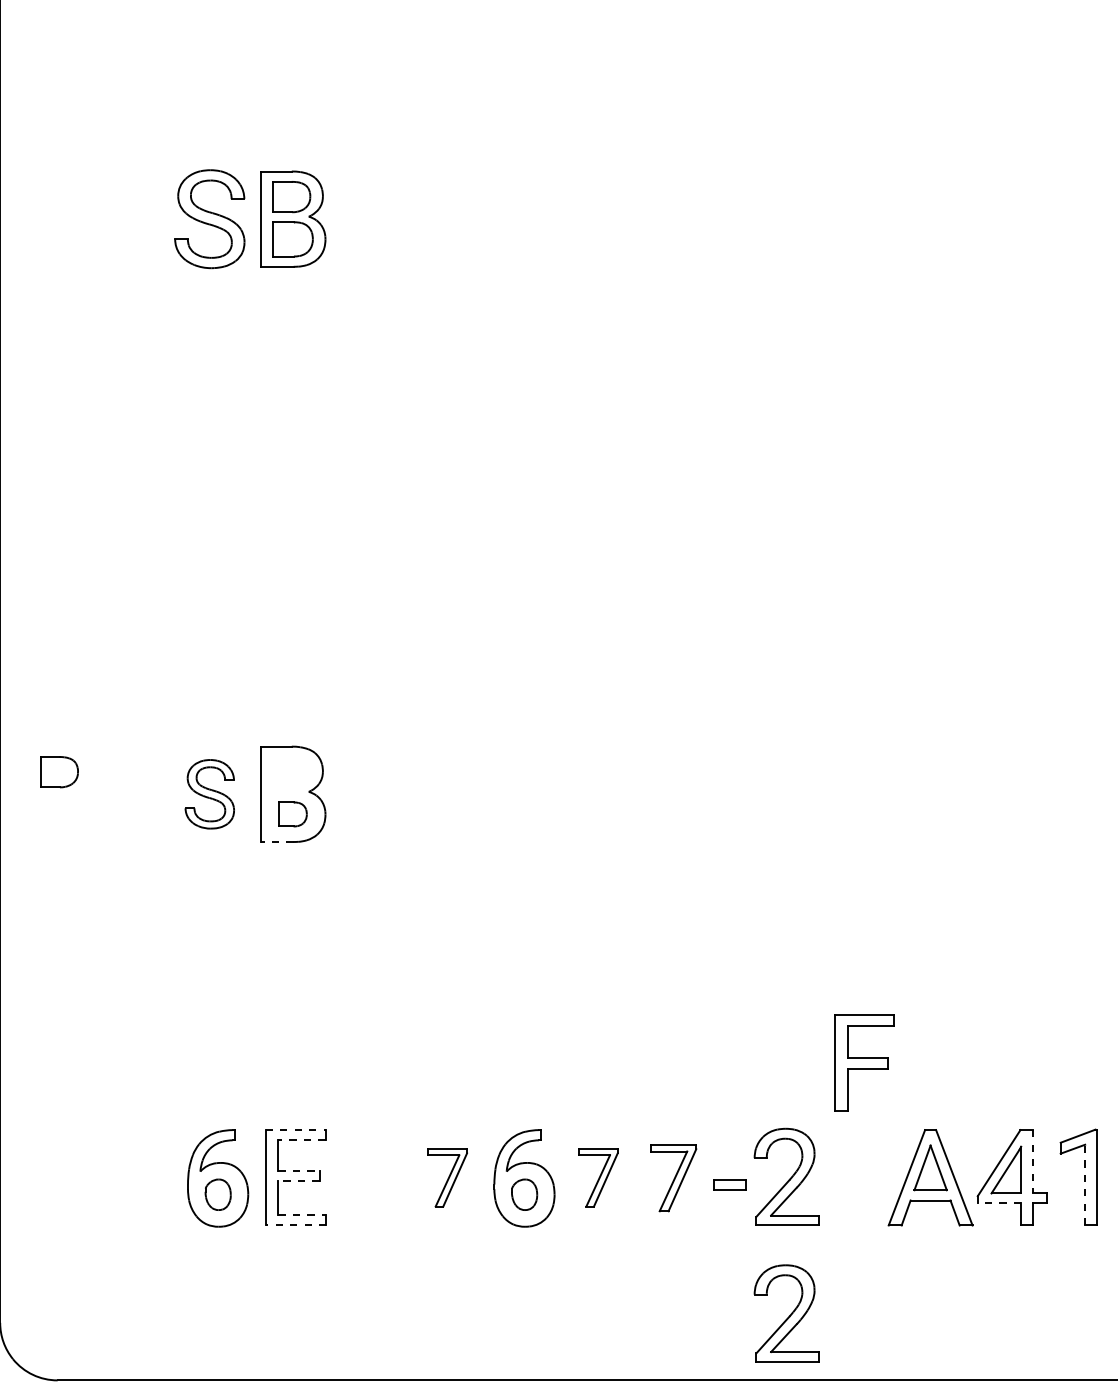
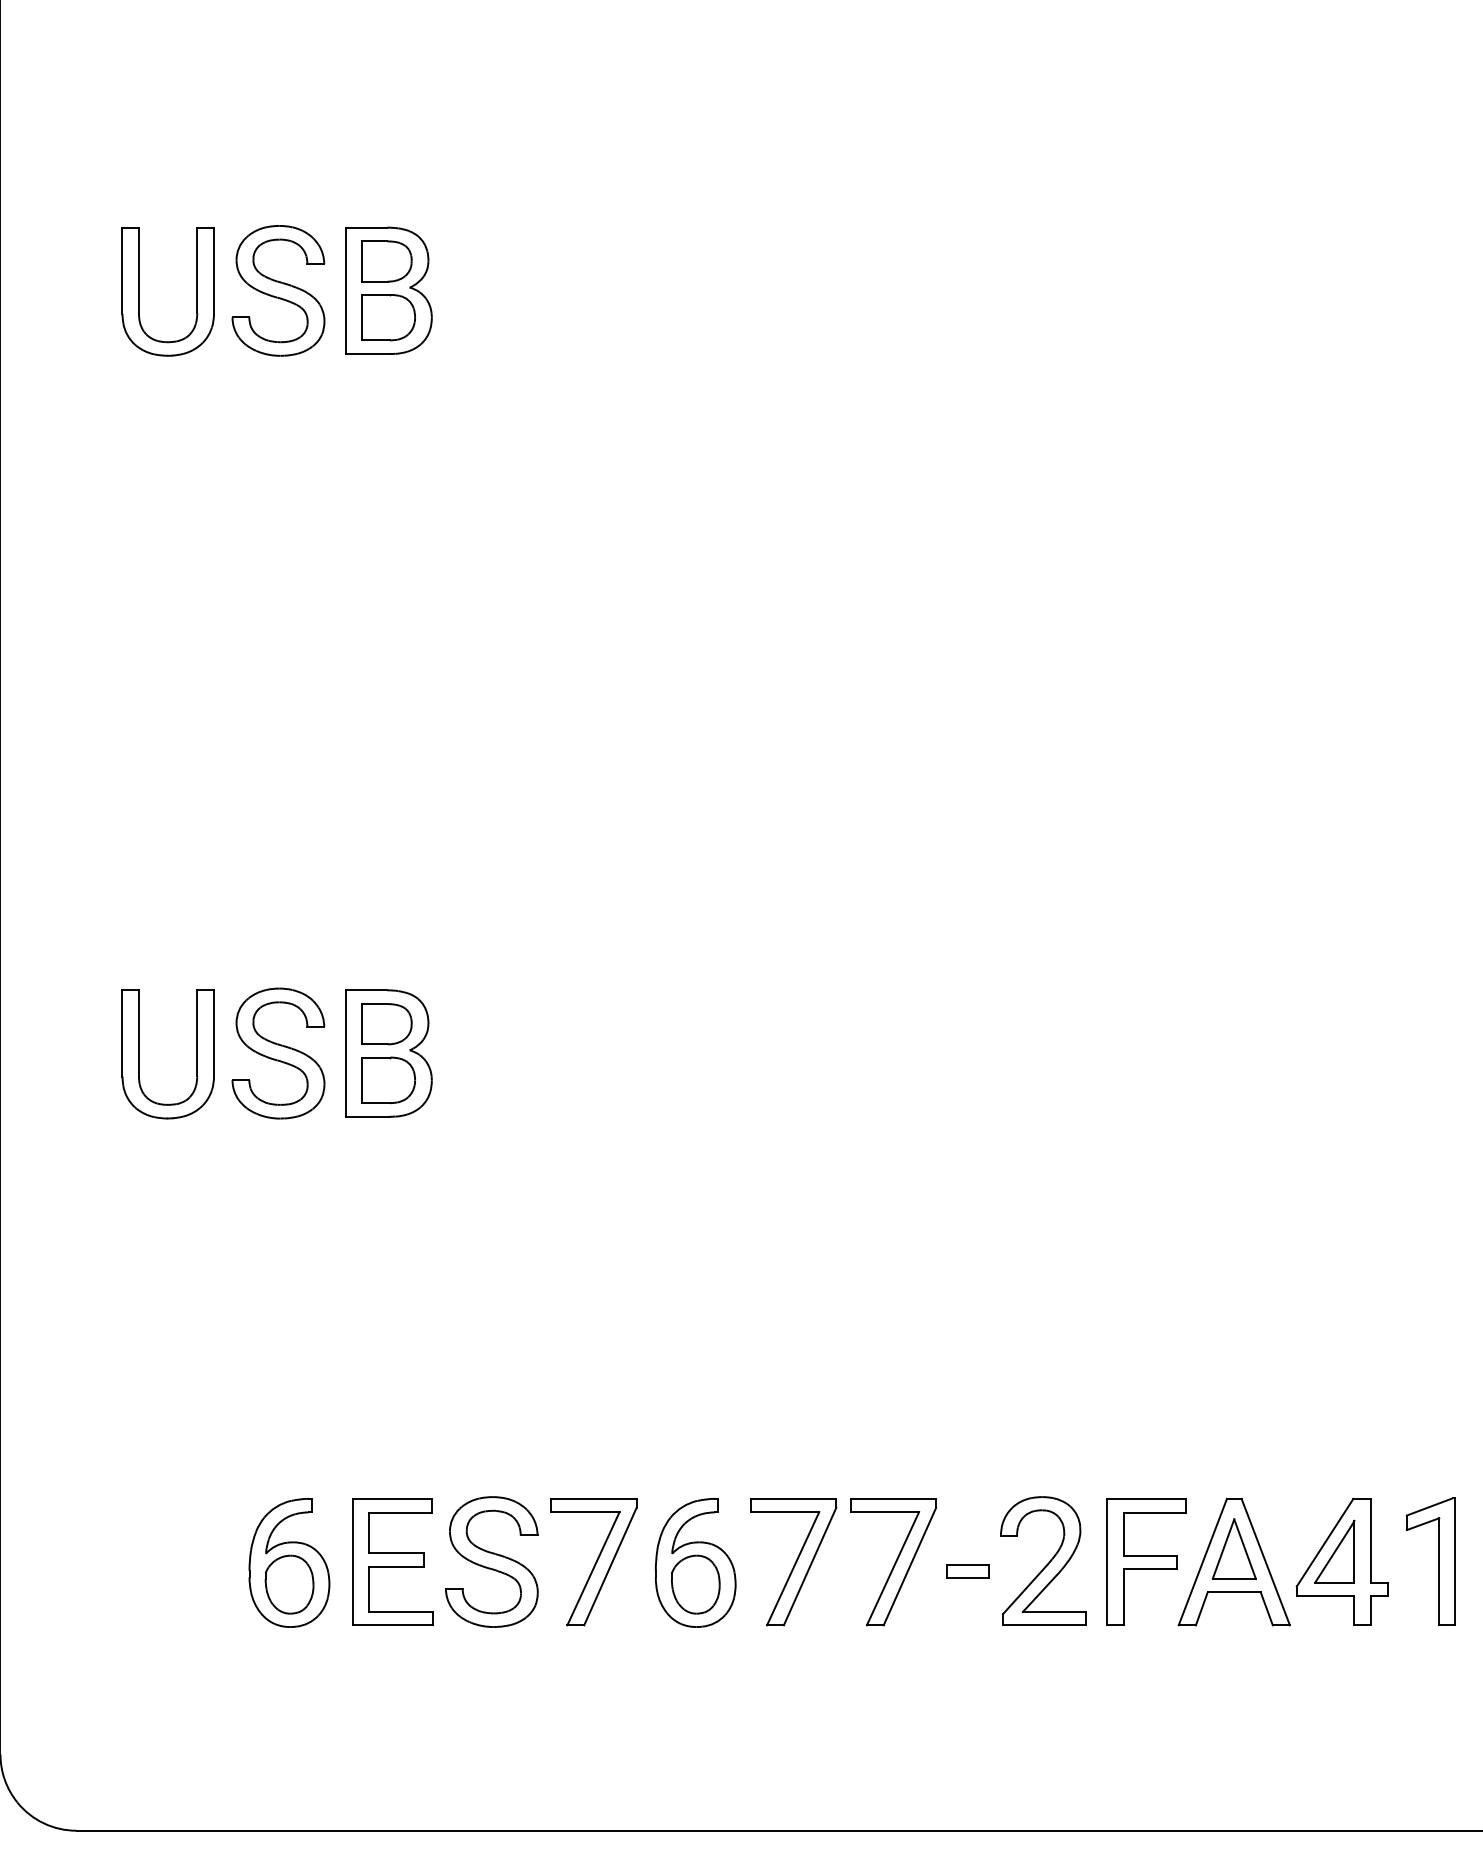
part: (105, 219) -> (139, 291), added
part: (59, 772) -> (386, 1024), moved
part: (209, 794) -> (278, 1053), size x1.43
part: (105, 795) -> (139, 1054), added
part: (292, 813) -> (388, 1079), size x1.43
line: (276, 841) -> (367, 1116), dashed -> solid
part: (864, 1062) -> (1146, 1561), moved
line: (295, 1129) -> (392, 1498), dashed -> solid
line: (301, 1140) -> (400, 1512), dashed -> solid
line: (1033, 1161) -> (1370, 1540), dashed -> solid
line: (299, 1171) -> (397, 1553), dashed -> solid
part: (370, 1177) -> (491, 1561), added
part: (447, 1178) -> (593, 1562), size x1.67
part: (598, 1178) -> (793, 1562), size x1.67
part: (673, 1178) -> (893, 1562), size x1.43
line: (298, 1181) -> (396, 1566), dashed -> solid
line: (1085, 1184) -> (1439, 1571), dashed -> solid
part: (218, 1194) -> (289, 1584), size x1.43
part: (524, 1194) -> (695, 1584), size x1.43
line: (999, 1203) -> (1325, 1595), dashed -> solid
line: (302, 1215) -> (401, 1611), dashed -> solid
line: (295, 1225) -> (392, 1625), dashed -> solid
part: (786, 1313) -> (1043, 1741), removed

